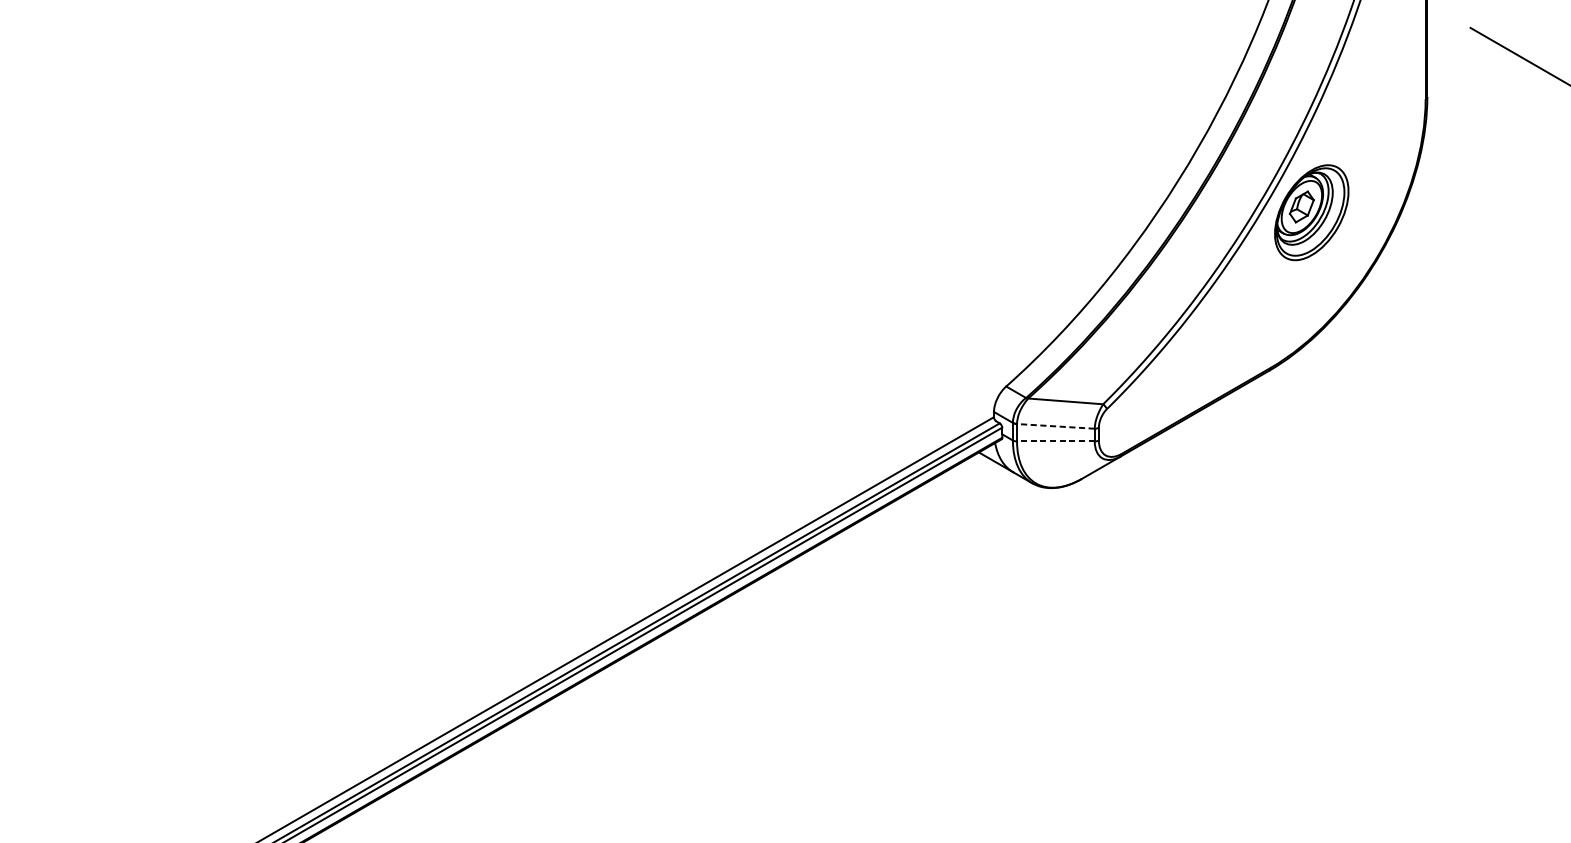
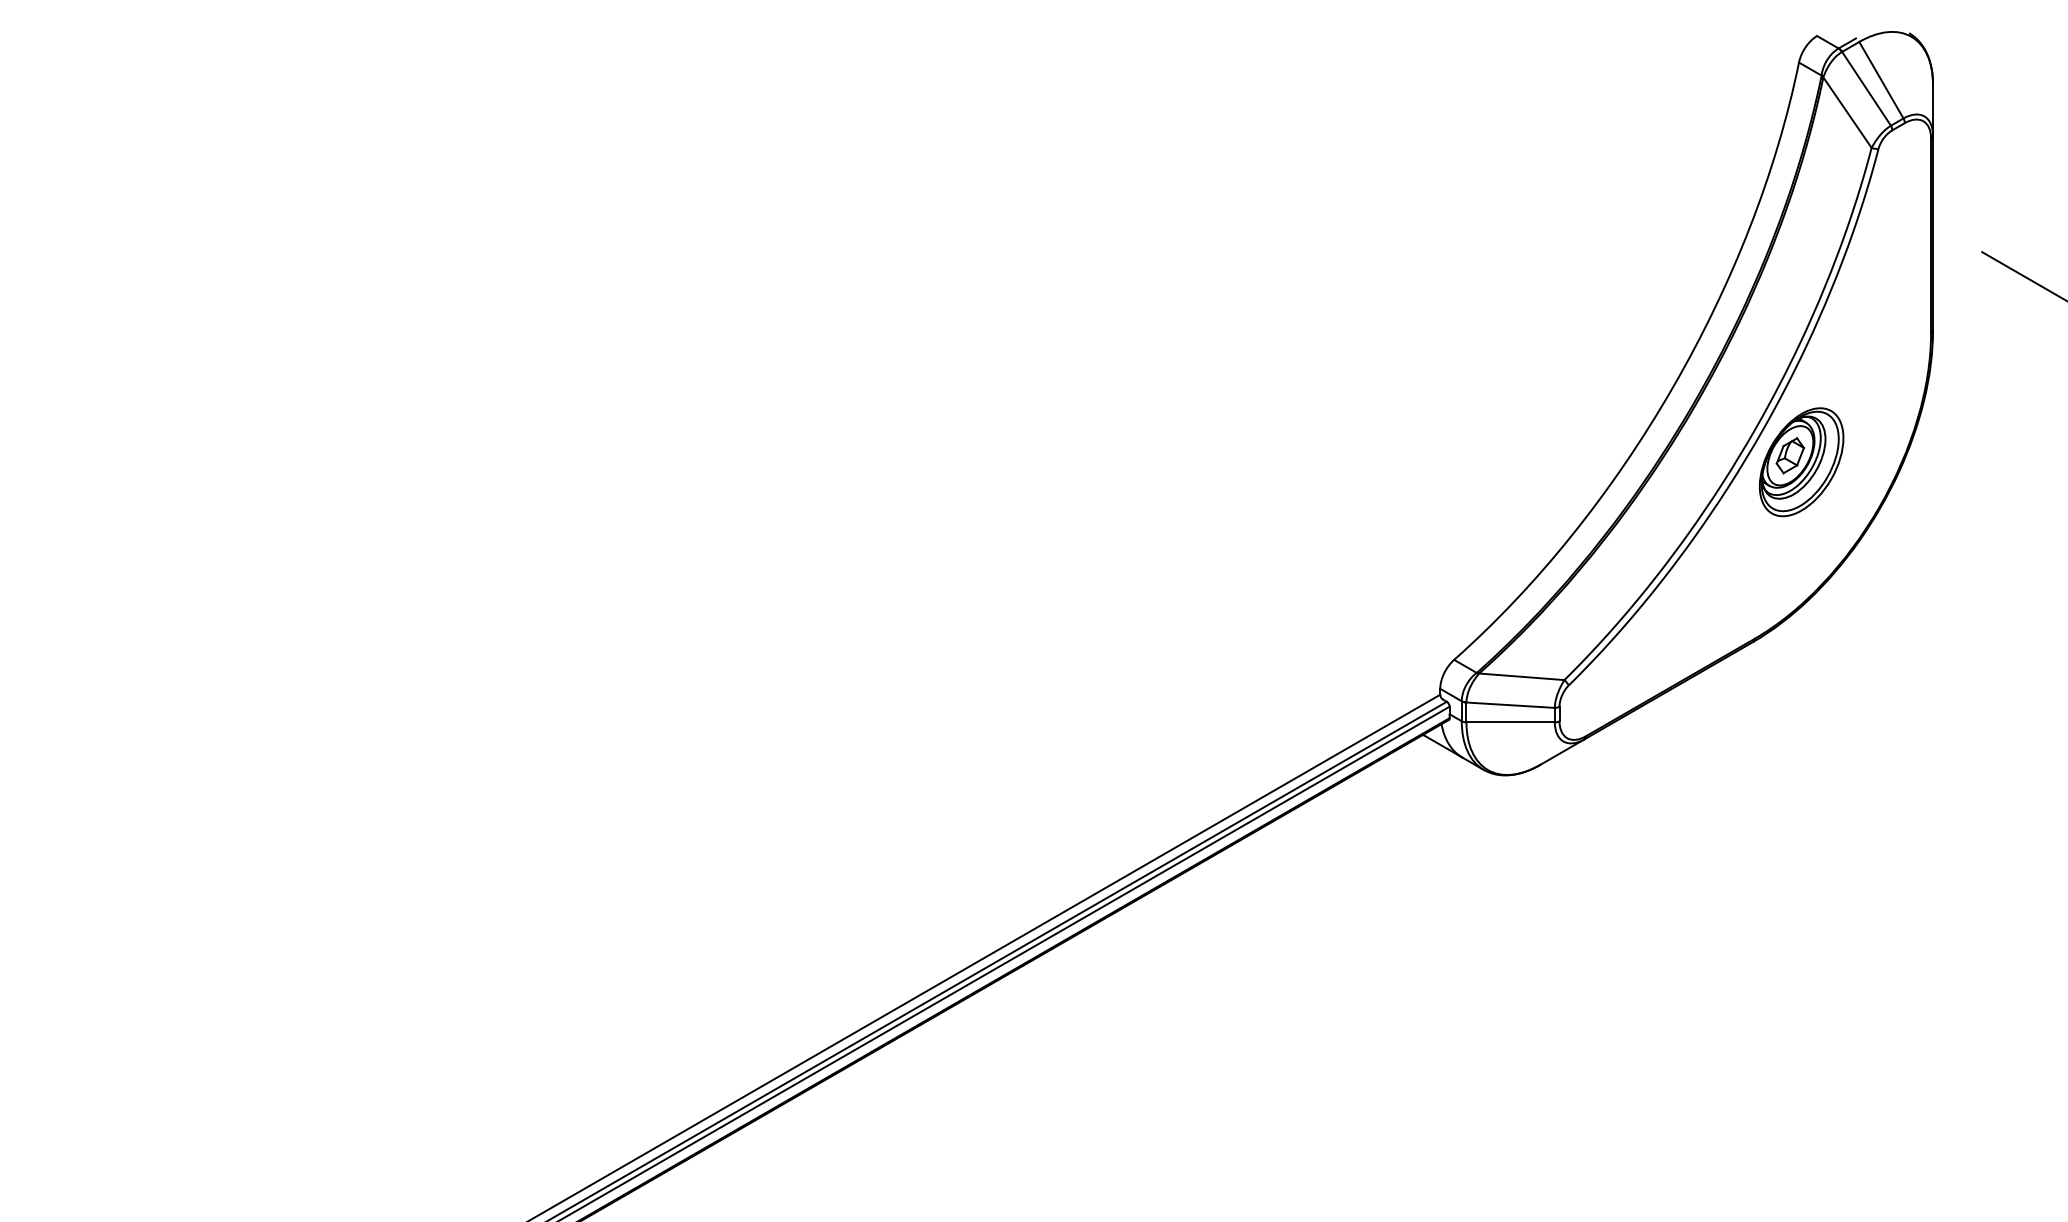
line: (1055, 426) -> (1510, 705), dashed -> solid
line: (1055, 441) -> (1510, 722), dashed -> solid

